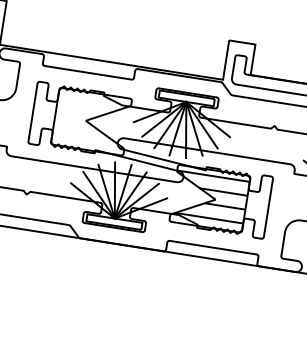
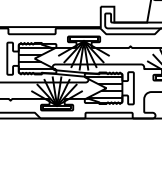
hatch: (89, 120) -> (36, 58), added

